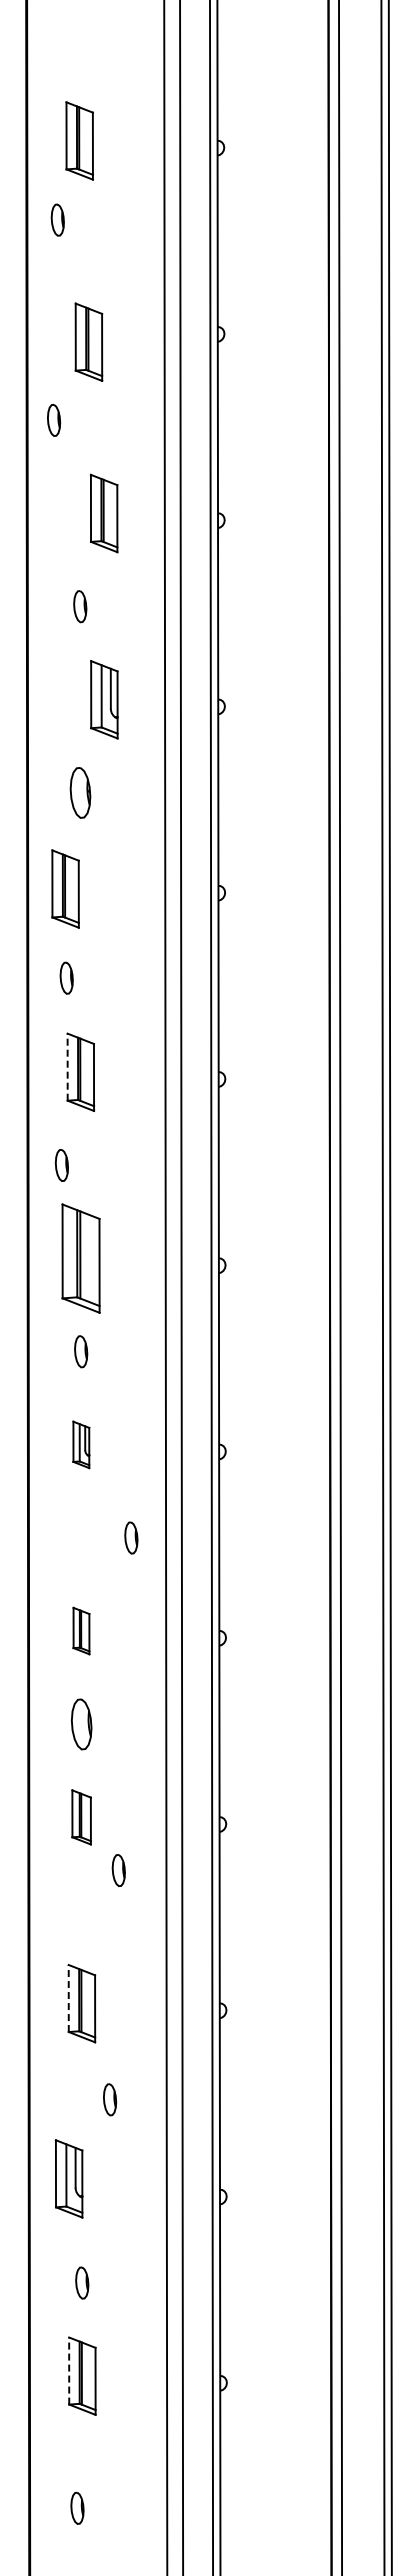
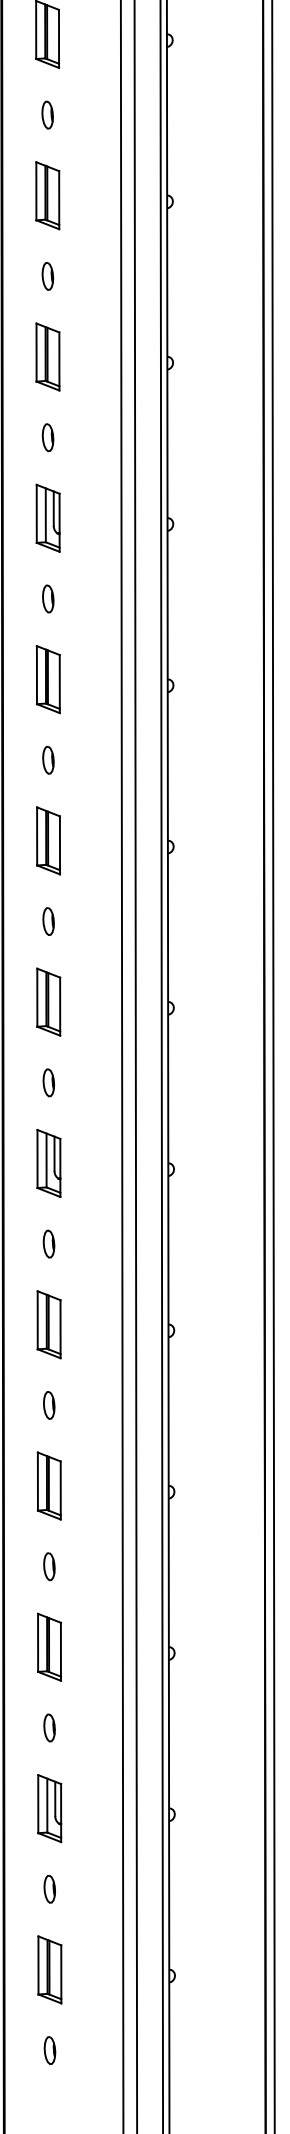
part: (57, 219) -> (47, 114), moved
part: (88, 341) -> (47, 195), moved
part: (54, 419) -> (48, 275), moved
part: (104, 513) -> (48, 357), moved
part: (104, 699) -> (48, 518), moved
part: (80, 792) -> (48, 598), size x0.62
part: (65, 888) -> (48, 679), moved
part: (66, 977) -> (48, 759), moved
line: (67, 1067) -> (37, 836), dashed -> solid
part: (61, 1165) -> (48, 921), moved
part: (80, 1258) -> (48, 1002), size x0.71
part: (81, 1444) -> (49, 1163), size x1.67
part: (131, 1537) -> (49, 1243), moved
part: (81, 1630) -> (49, 1324), size x1.67
part: (81, 1723) -> (49, 1404), size x0.62
part: (81, 1817) -> (49, 1486), size x1.43
part: (118, 1870) -> (49, 1566), moved
line: (68, 1998) -> (37, 1642), dashed -> solid
part: (110, 2099) -> (50, 1727), moved
part: (68, 2178) -> (49, 1808), moved
line: (69, 2371) -> (38, 1965), dashed -> solid
part: (77, 2507) -> (50, 2049), moved

